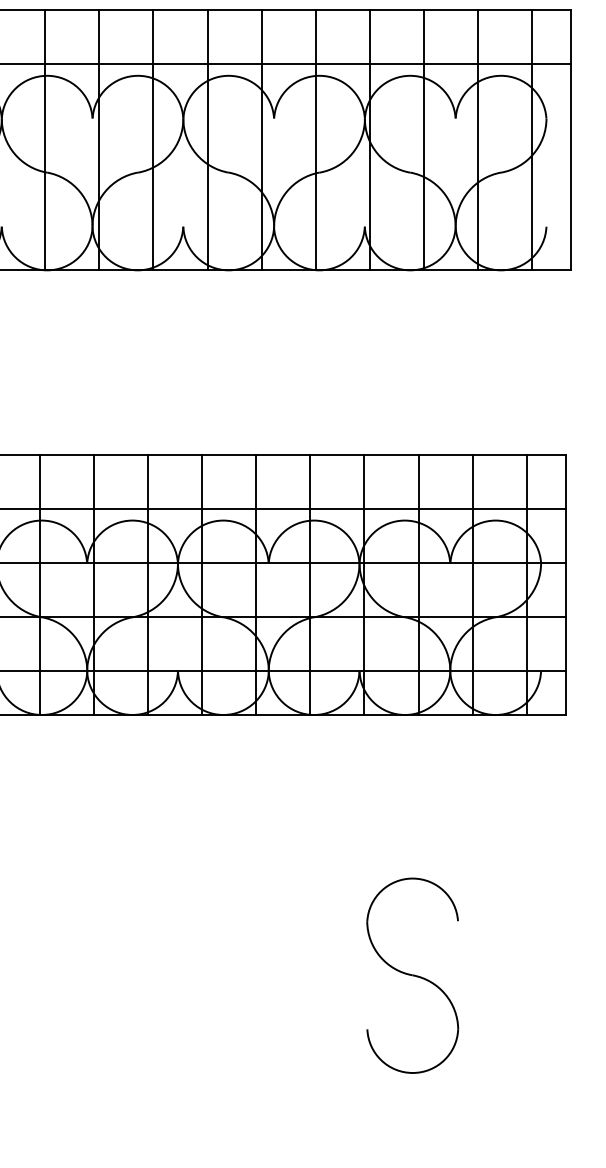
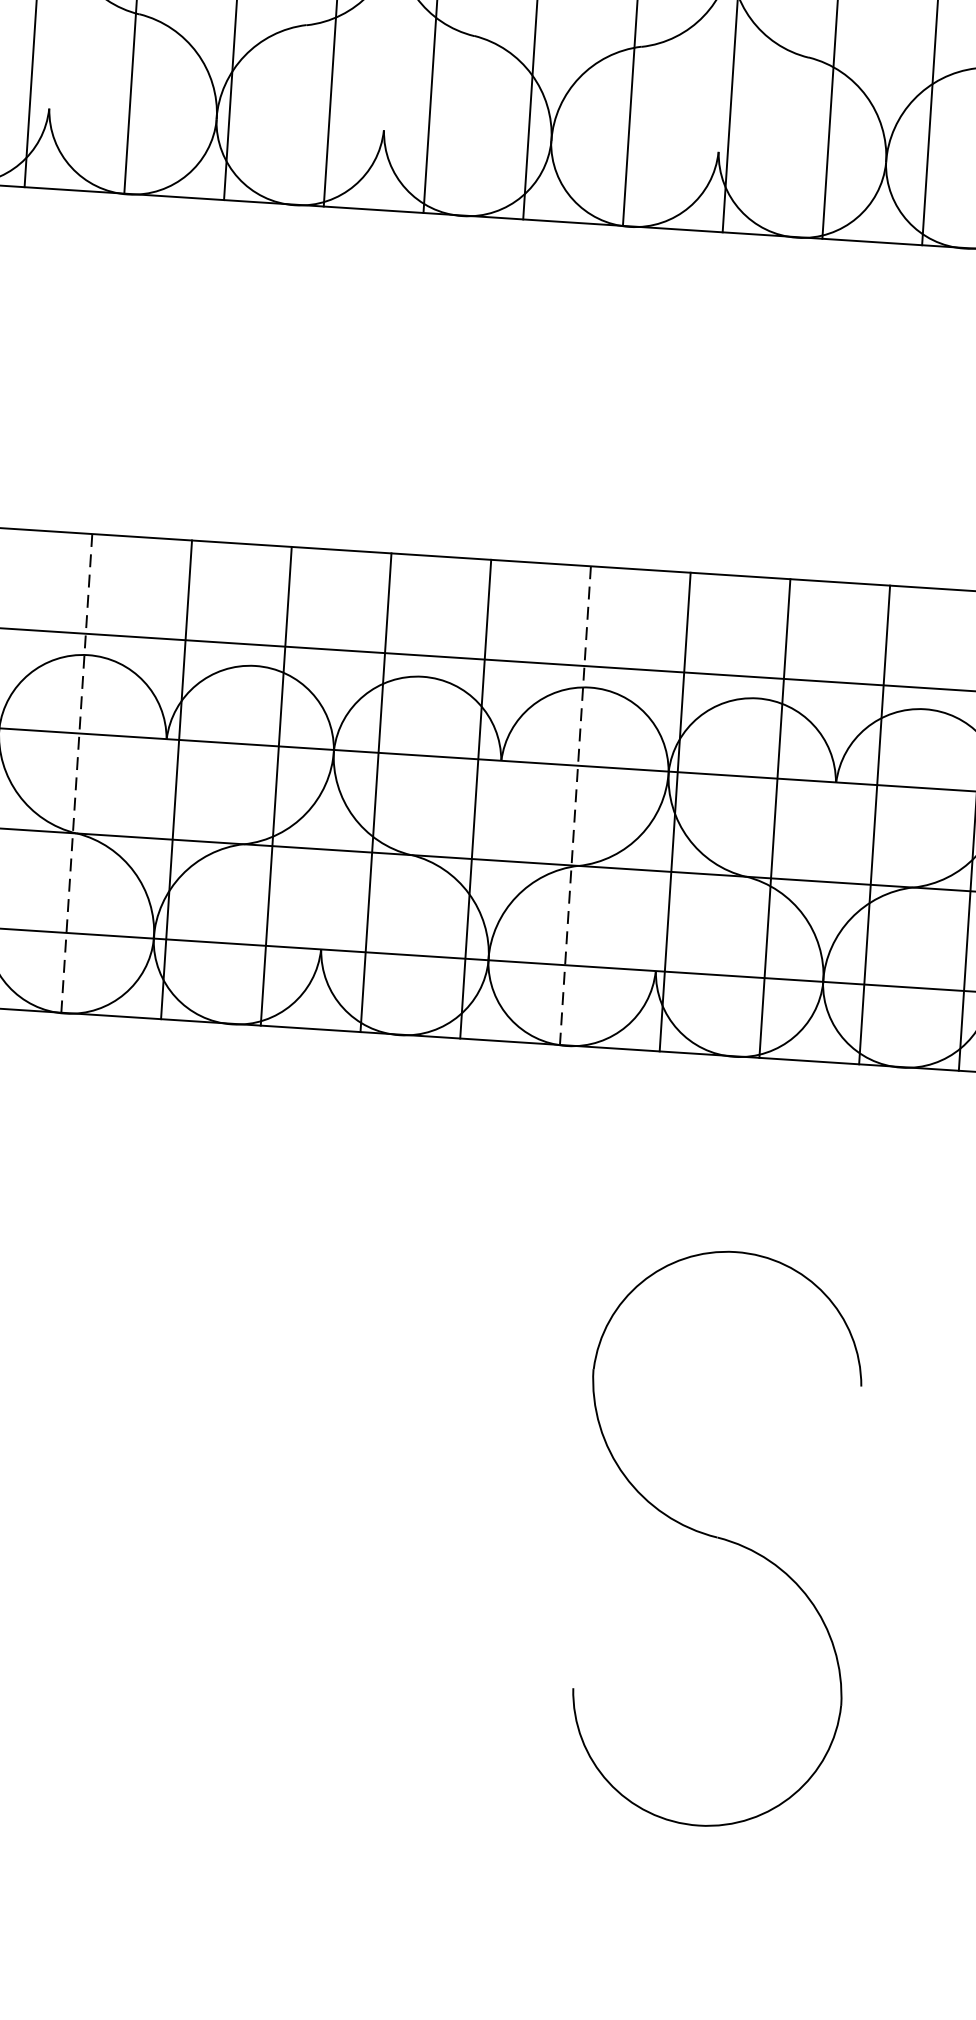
line: (39, 584) -> (76, 772), solid -> dashed
line: (310, 584) -> (575, 805), solid -> dashed
part: (412, 975) -> (717, 1538), size x1.6

